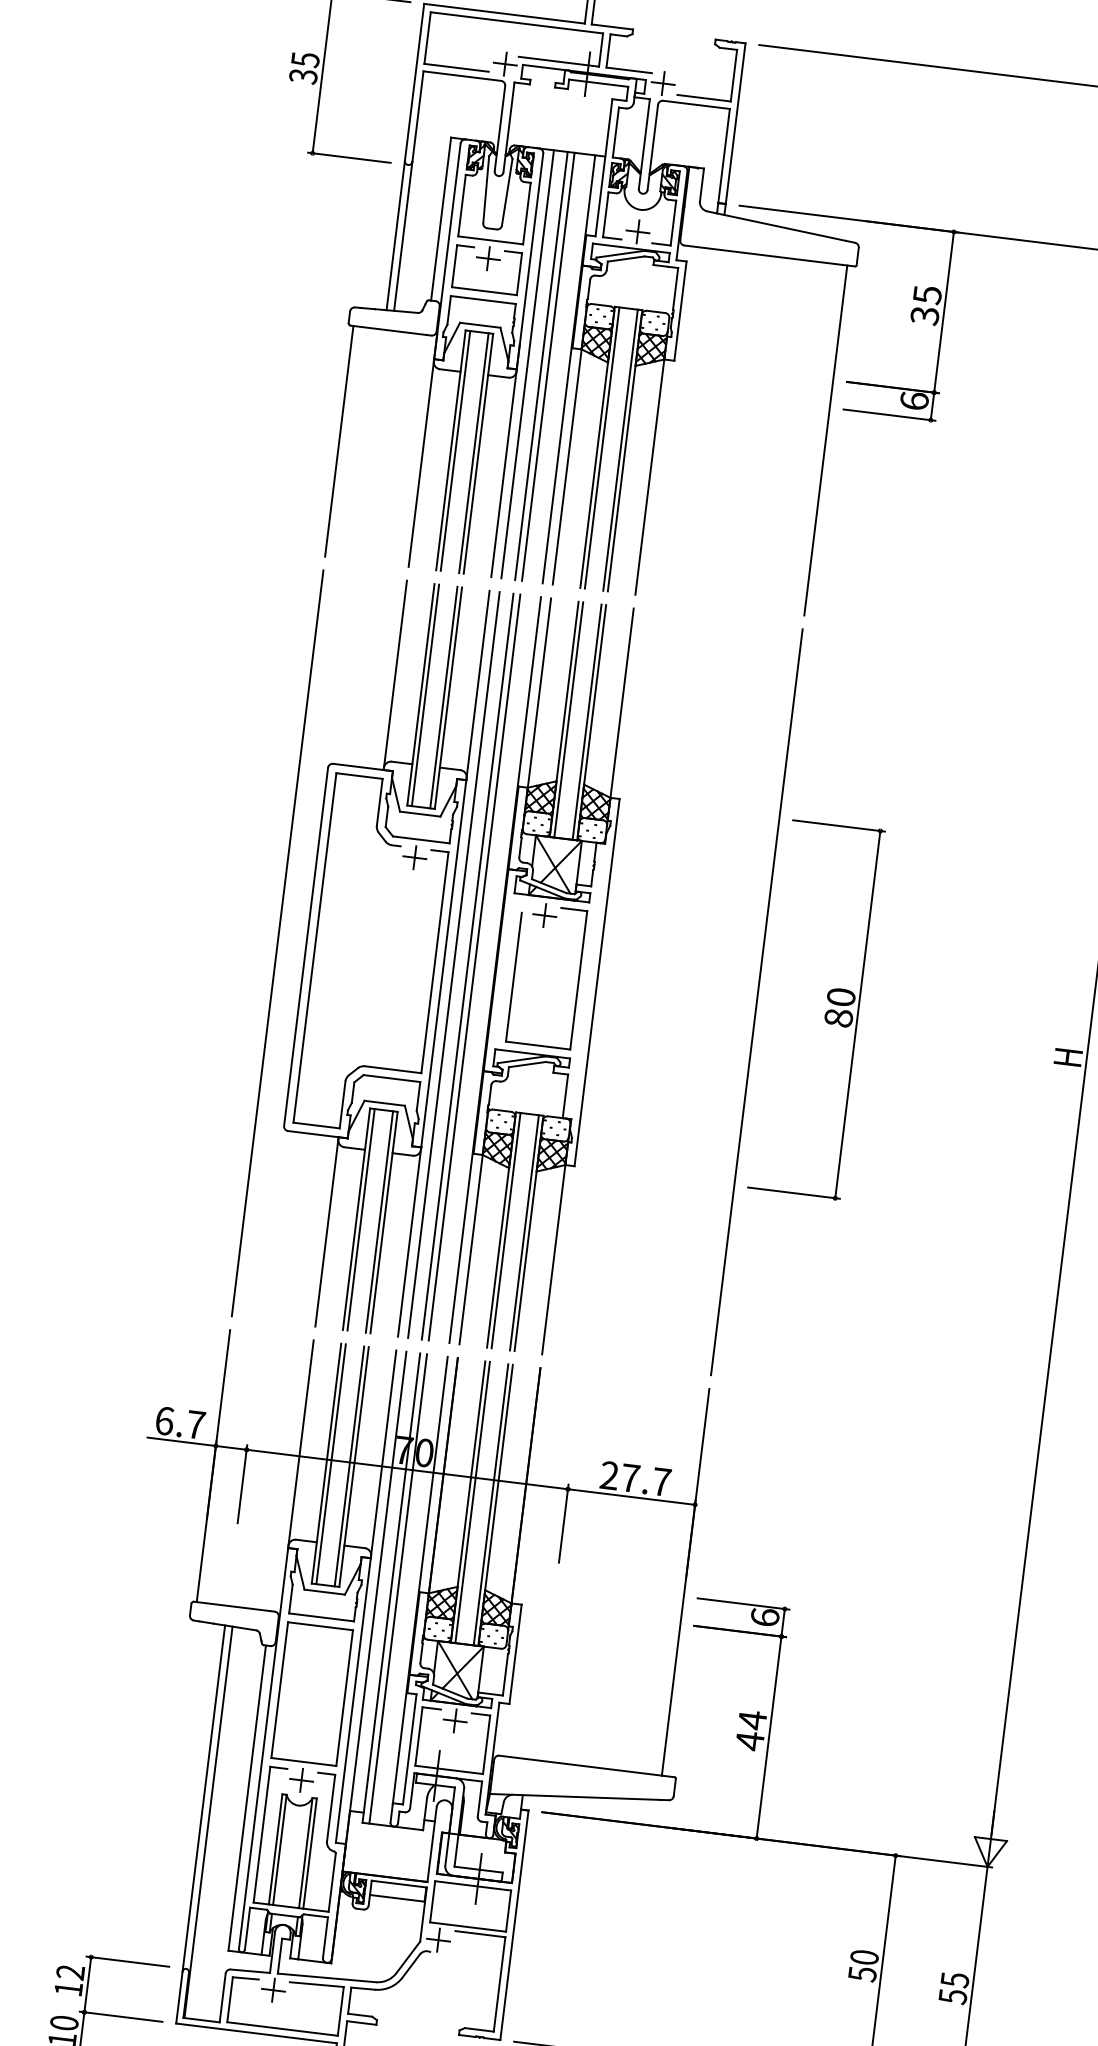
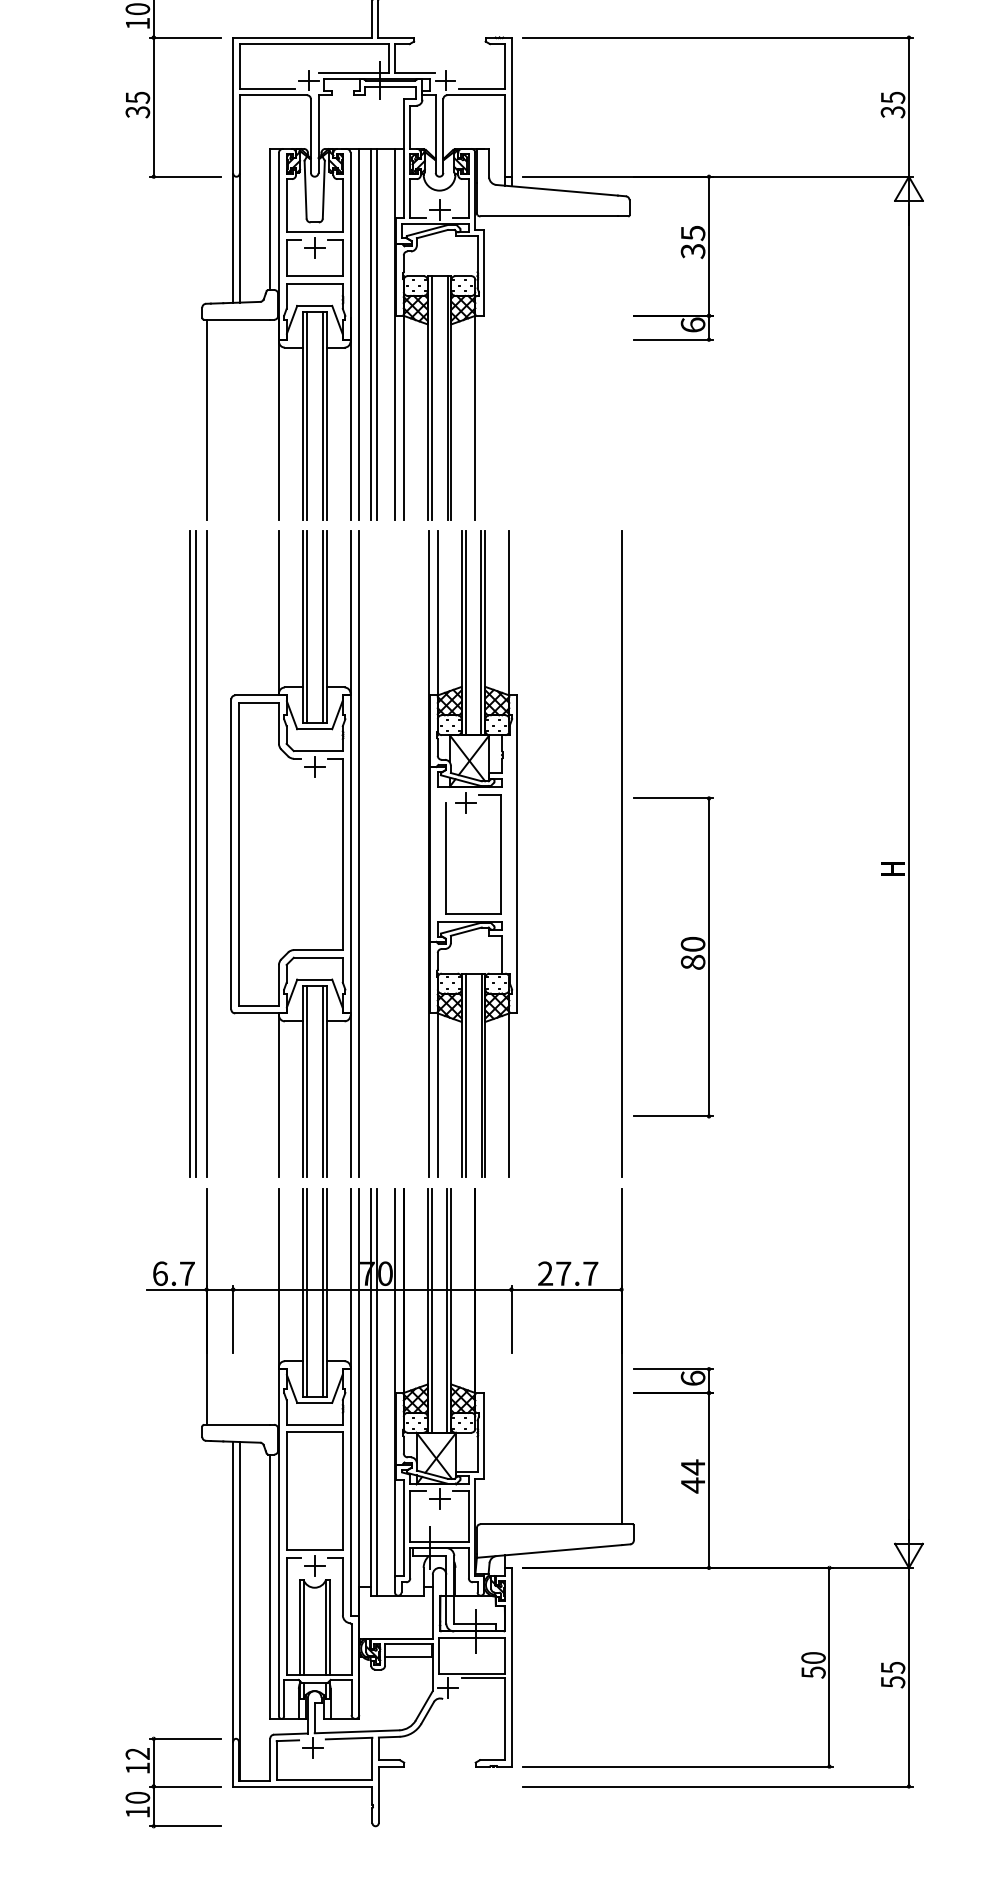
line: (825, 439) -> (621, 367), removed
part: (470, 965) -> (192, 853), moved
part: (545, 975) -> (472, 853), moved
part: (825, 1011) -> (681, 958), moved

